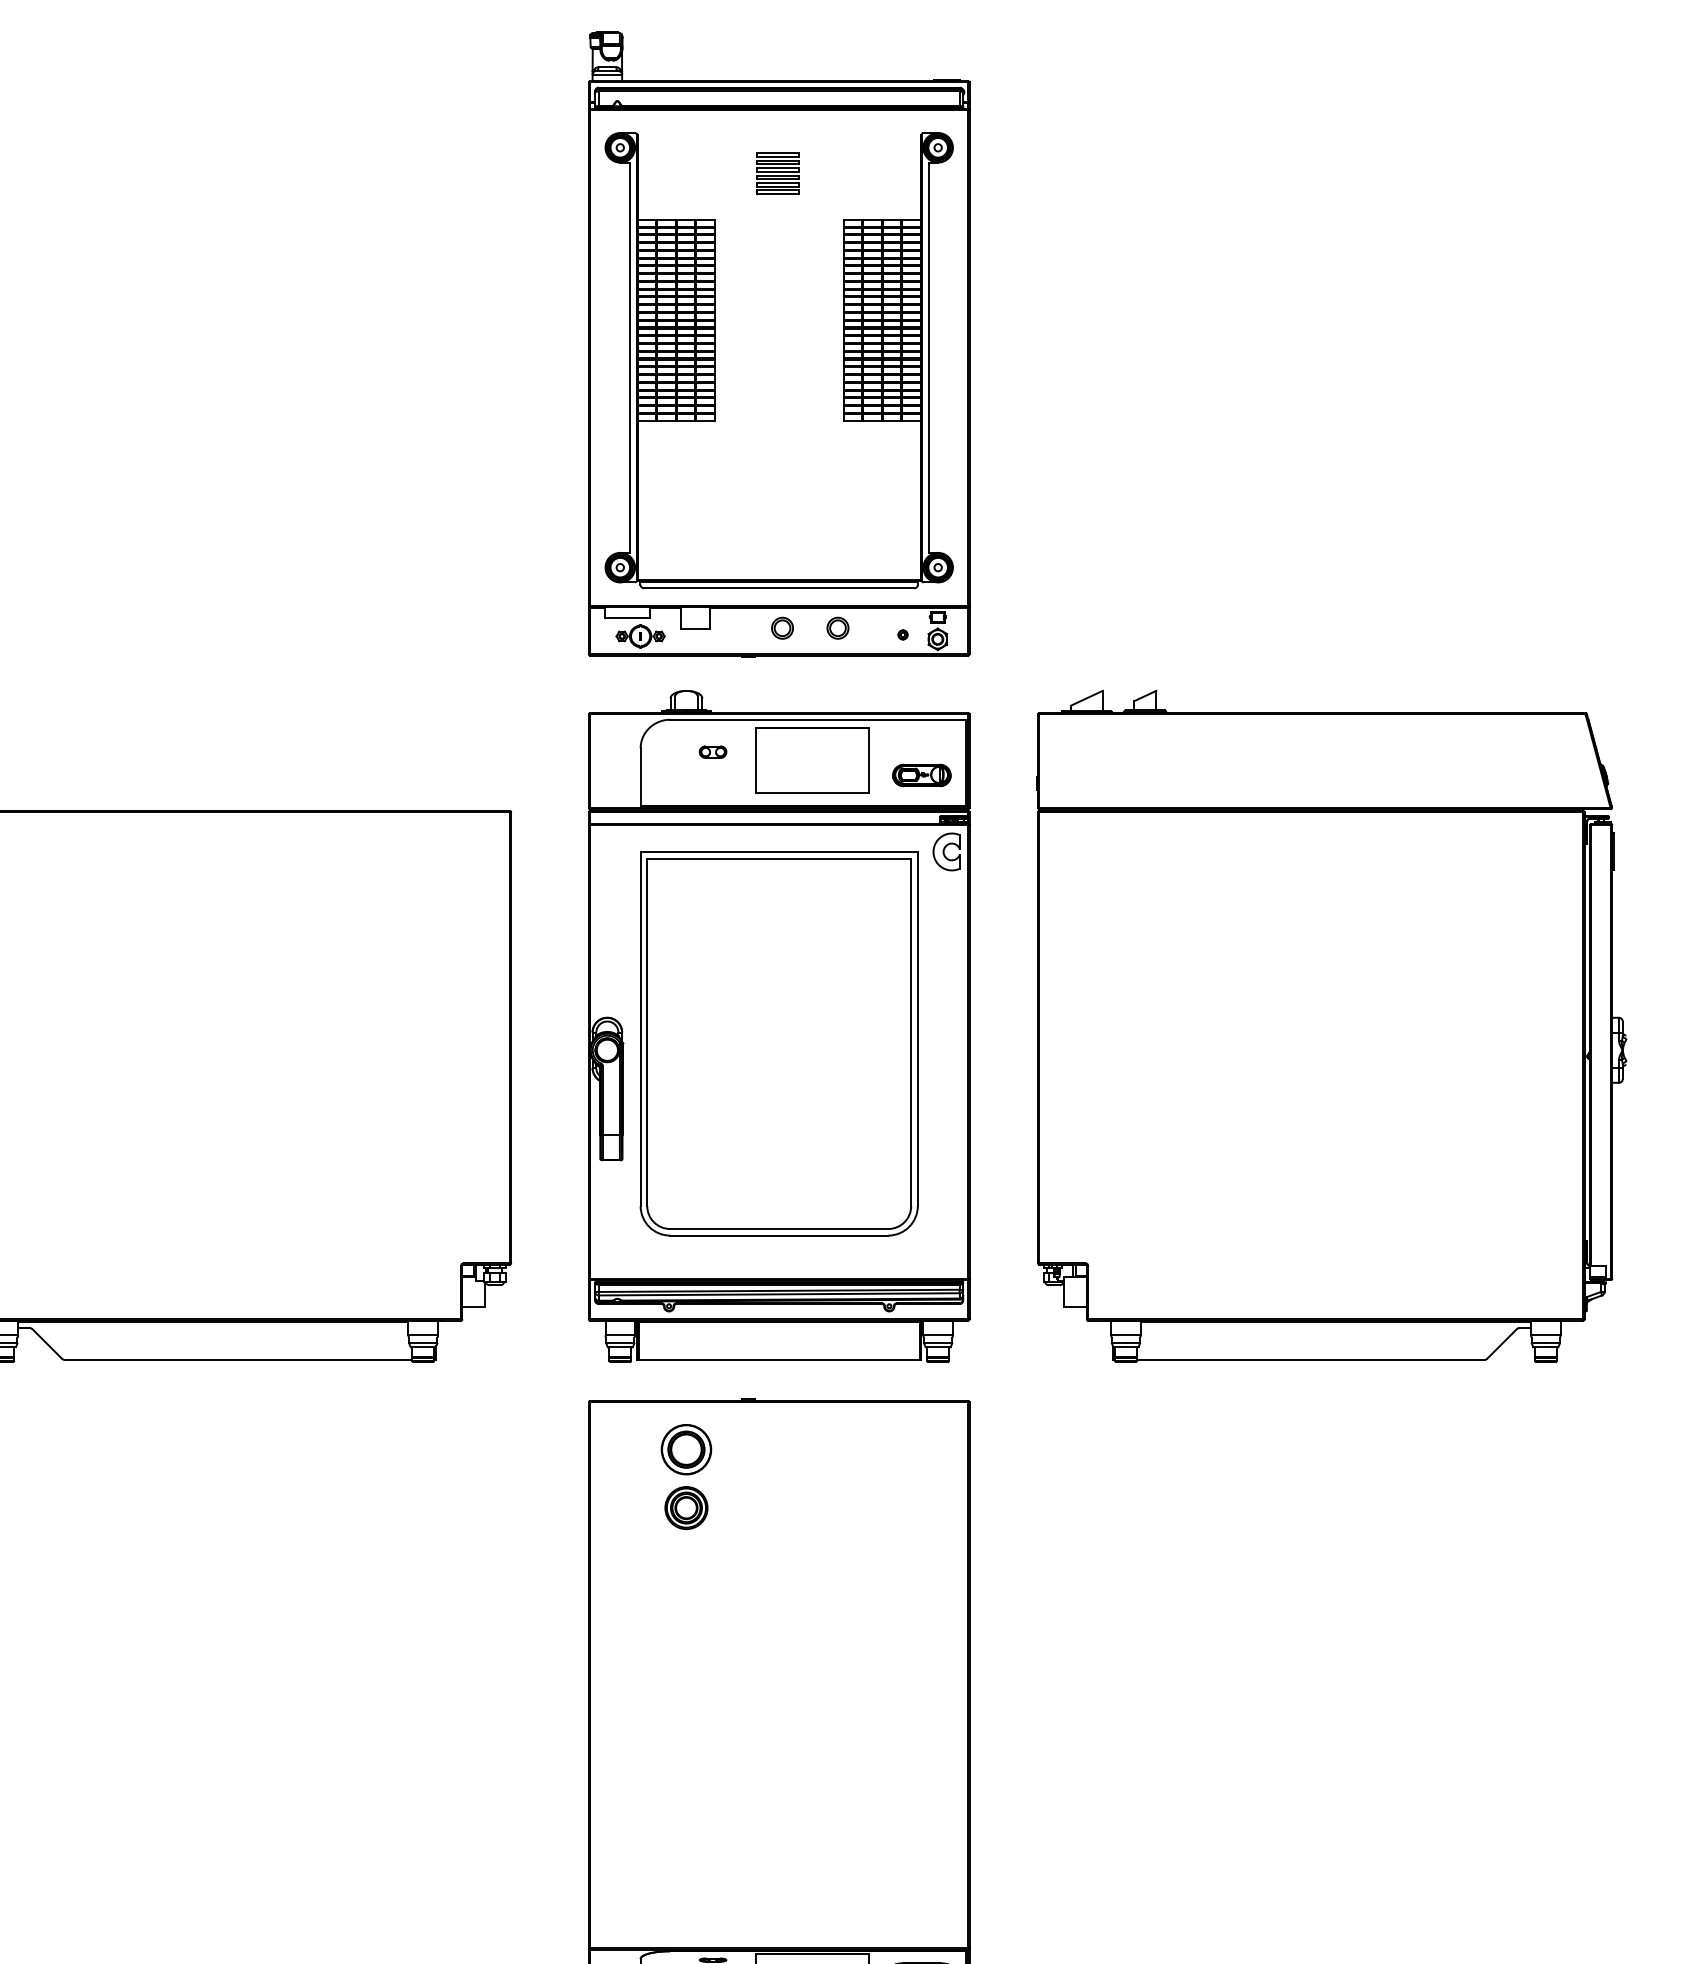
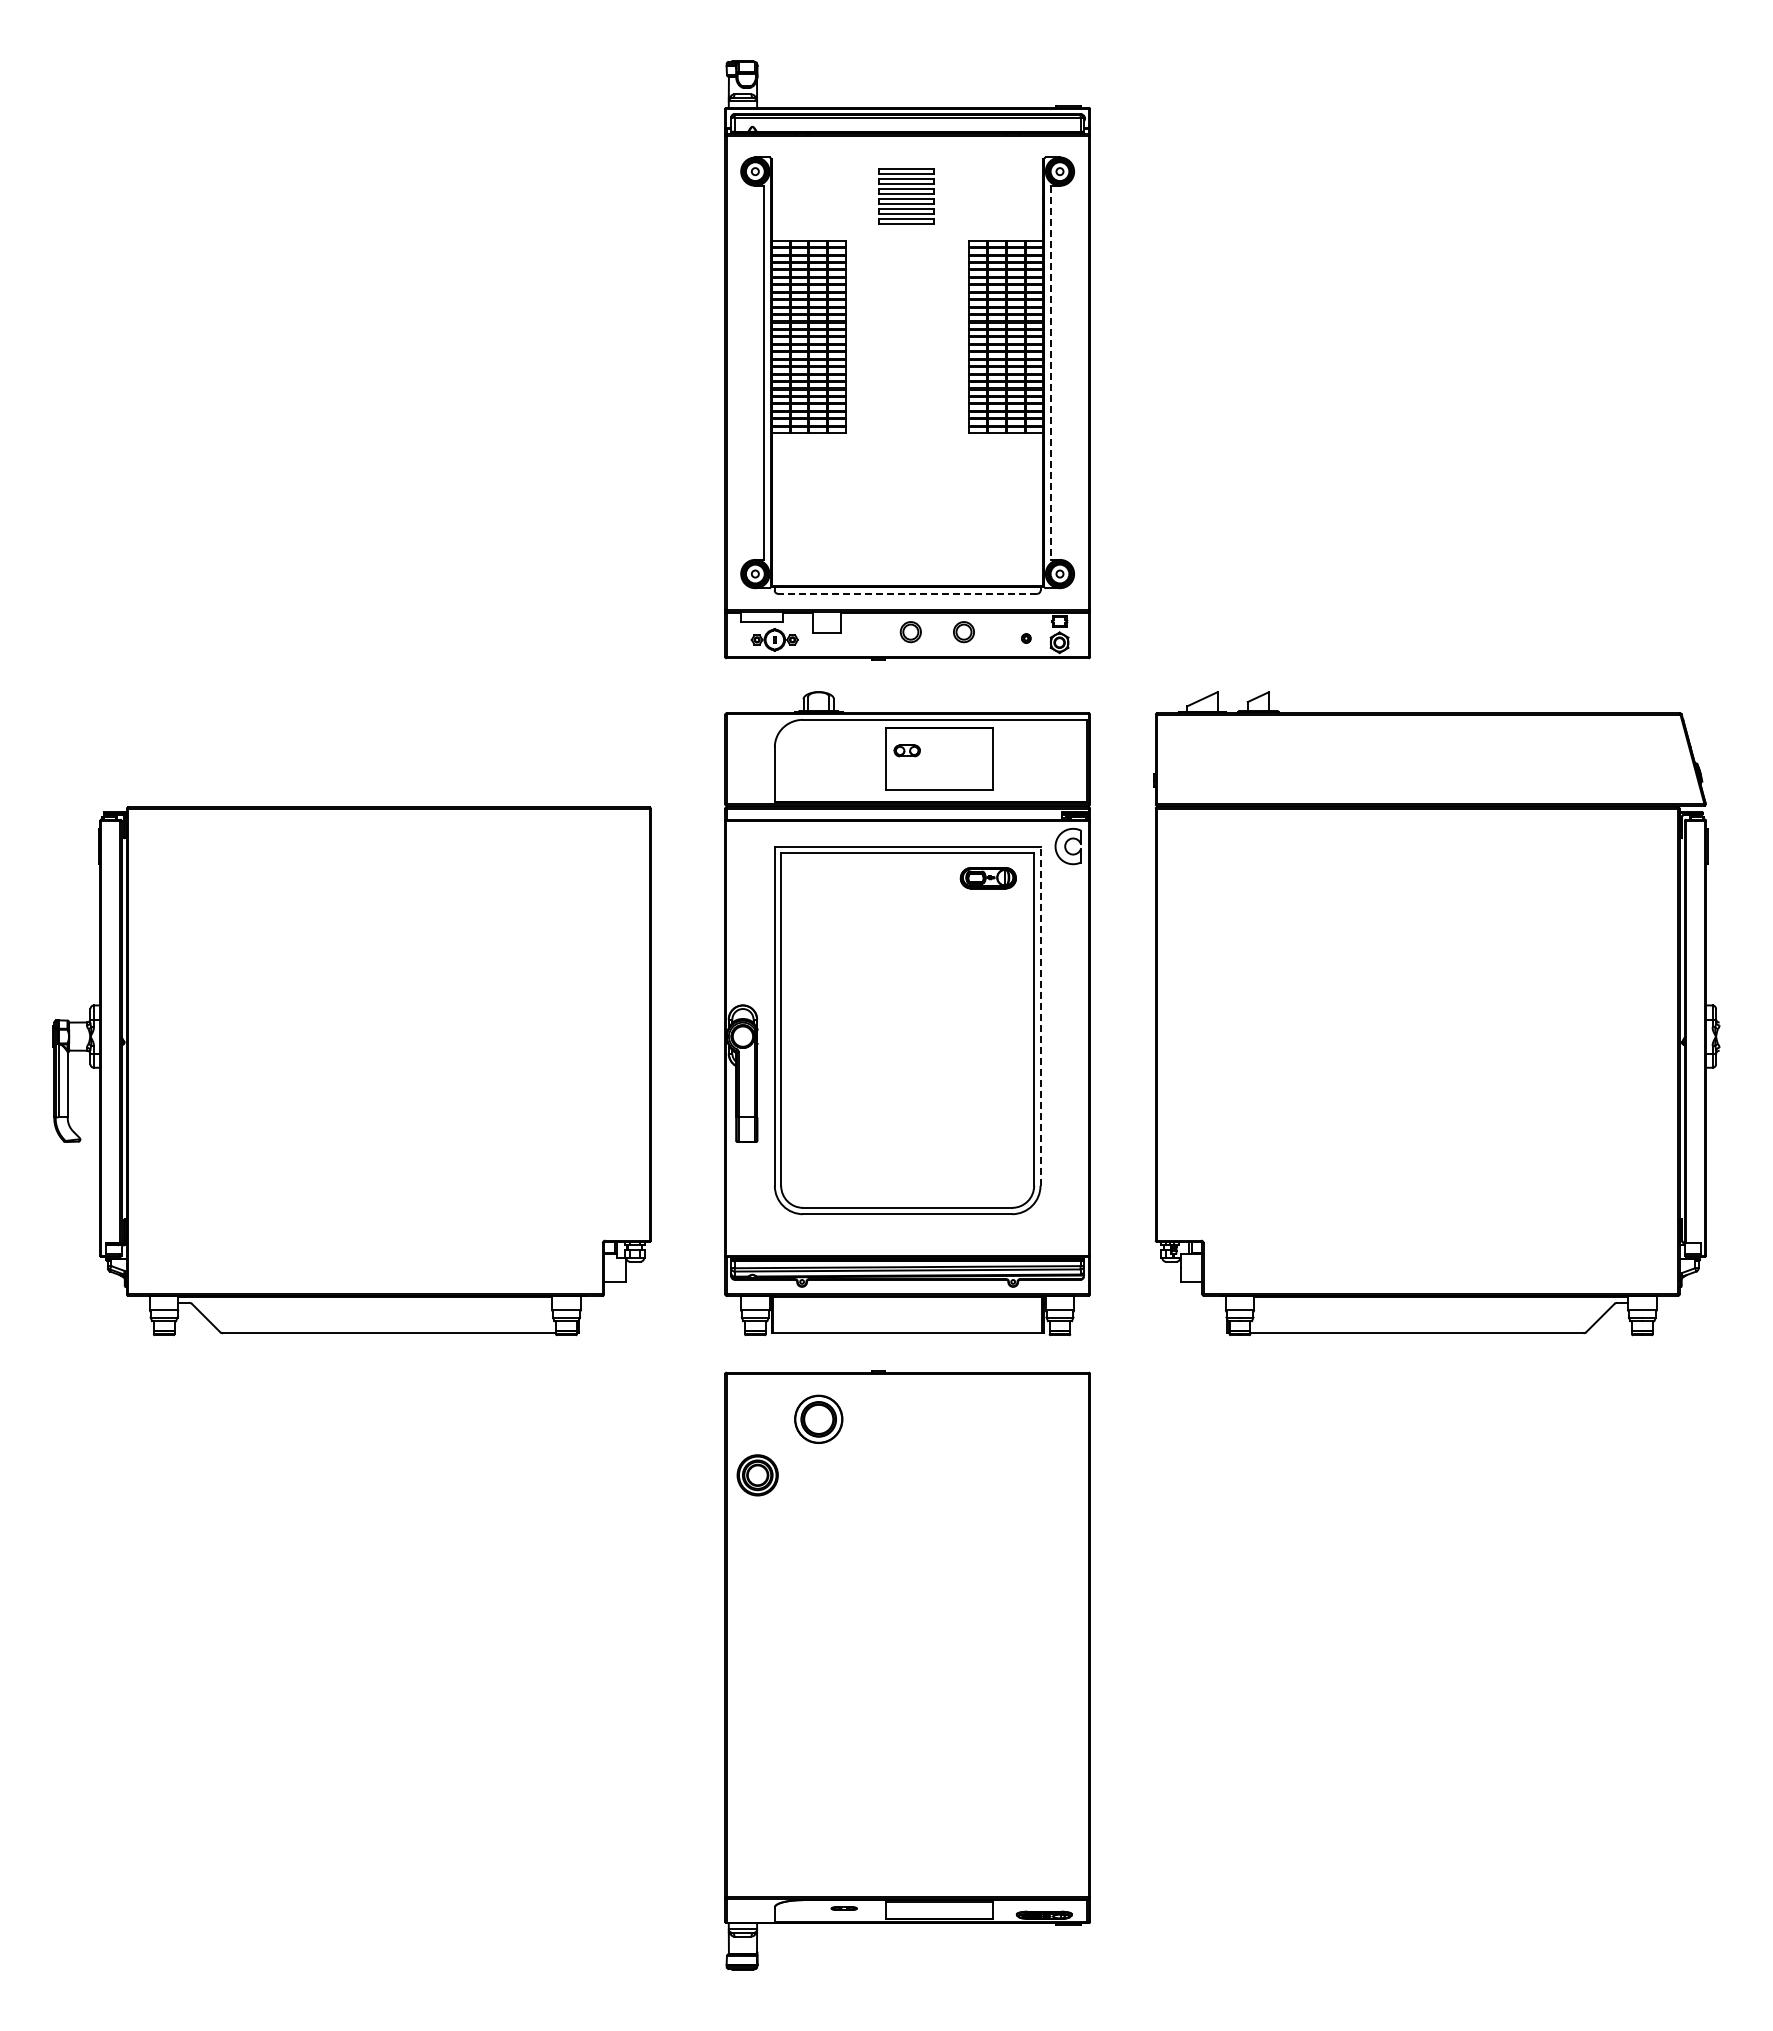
part: (778, 173) -> (906, 196), size x1.4
line: (928, 358) -> (1050, 373), solid -> dashed
line: (779, 587) -> (907, 593), solid -> dashed
part: (712, 751) -> (906, 750), moved
part: (920, 775) -> (987, 878), moved
line: (917, 1029) -> (1040, 1016), solid -> dashed
part: (686, 1508) -> (757, 1475), moved

